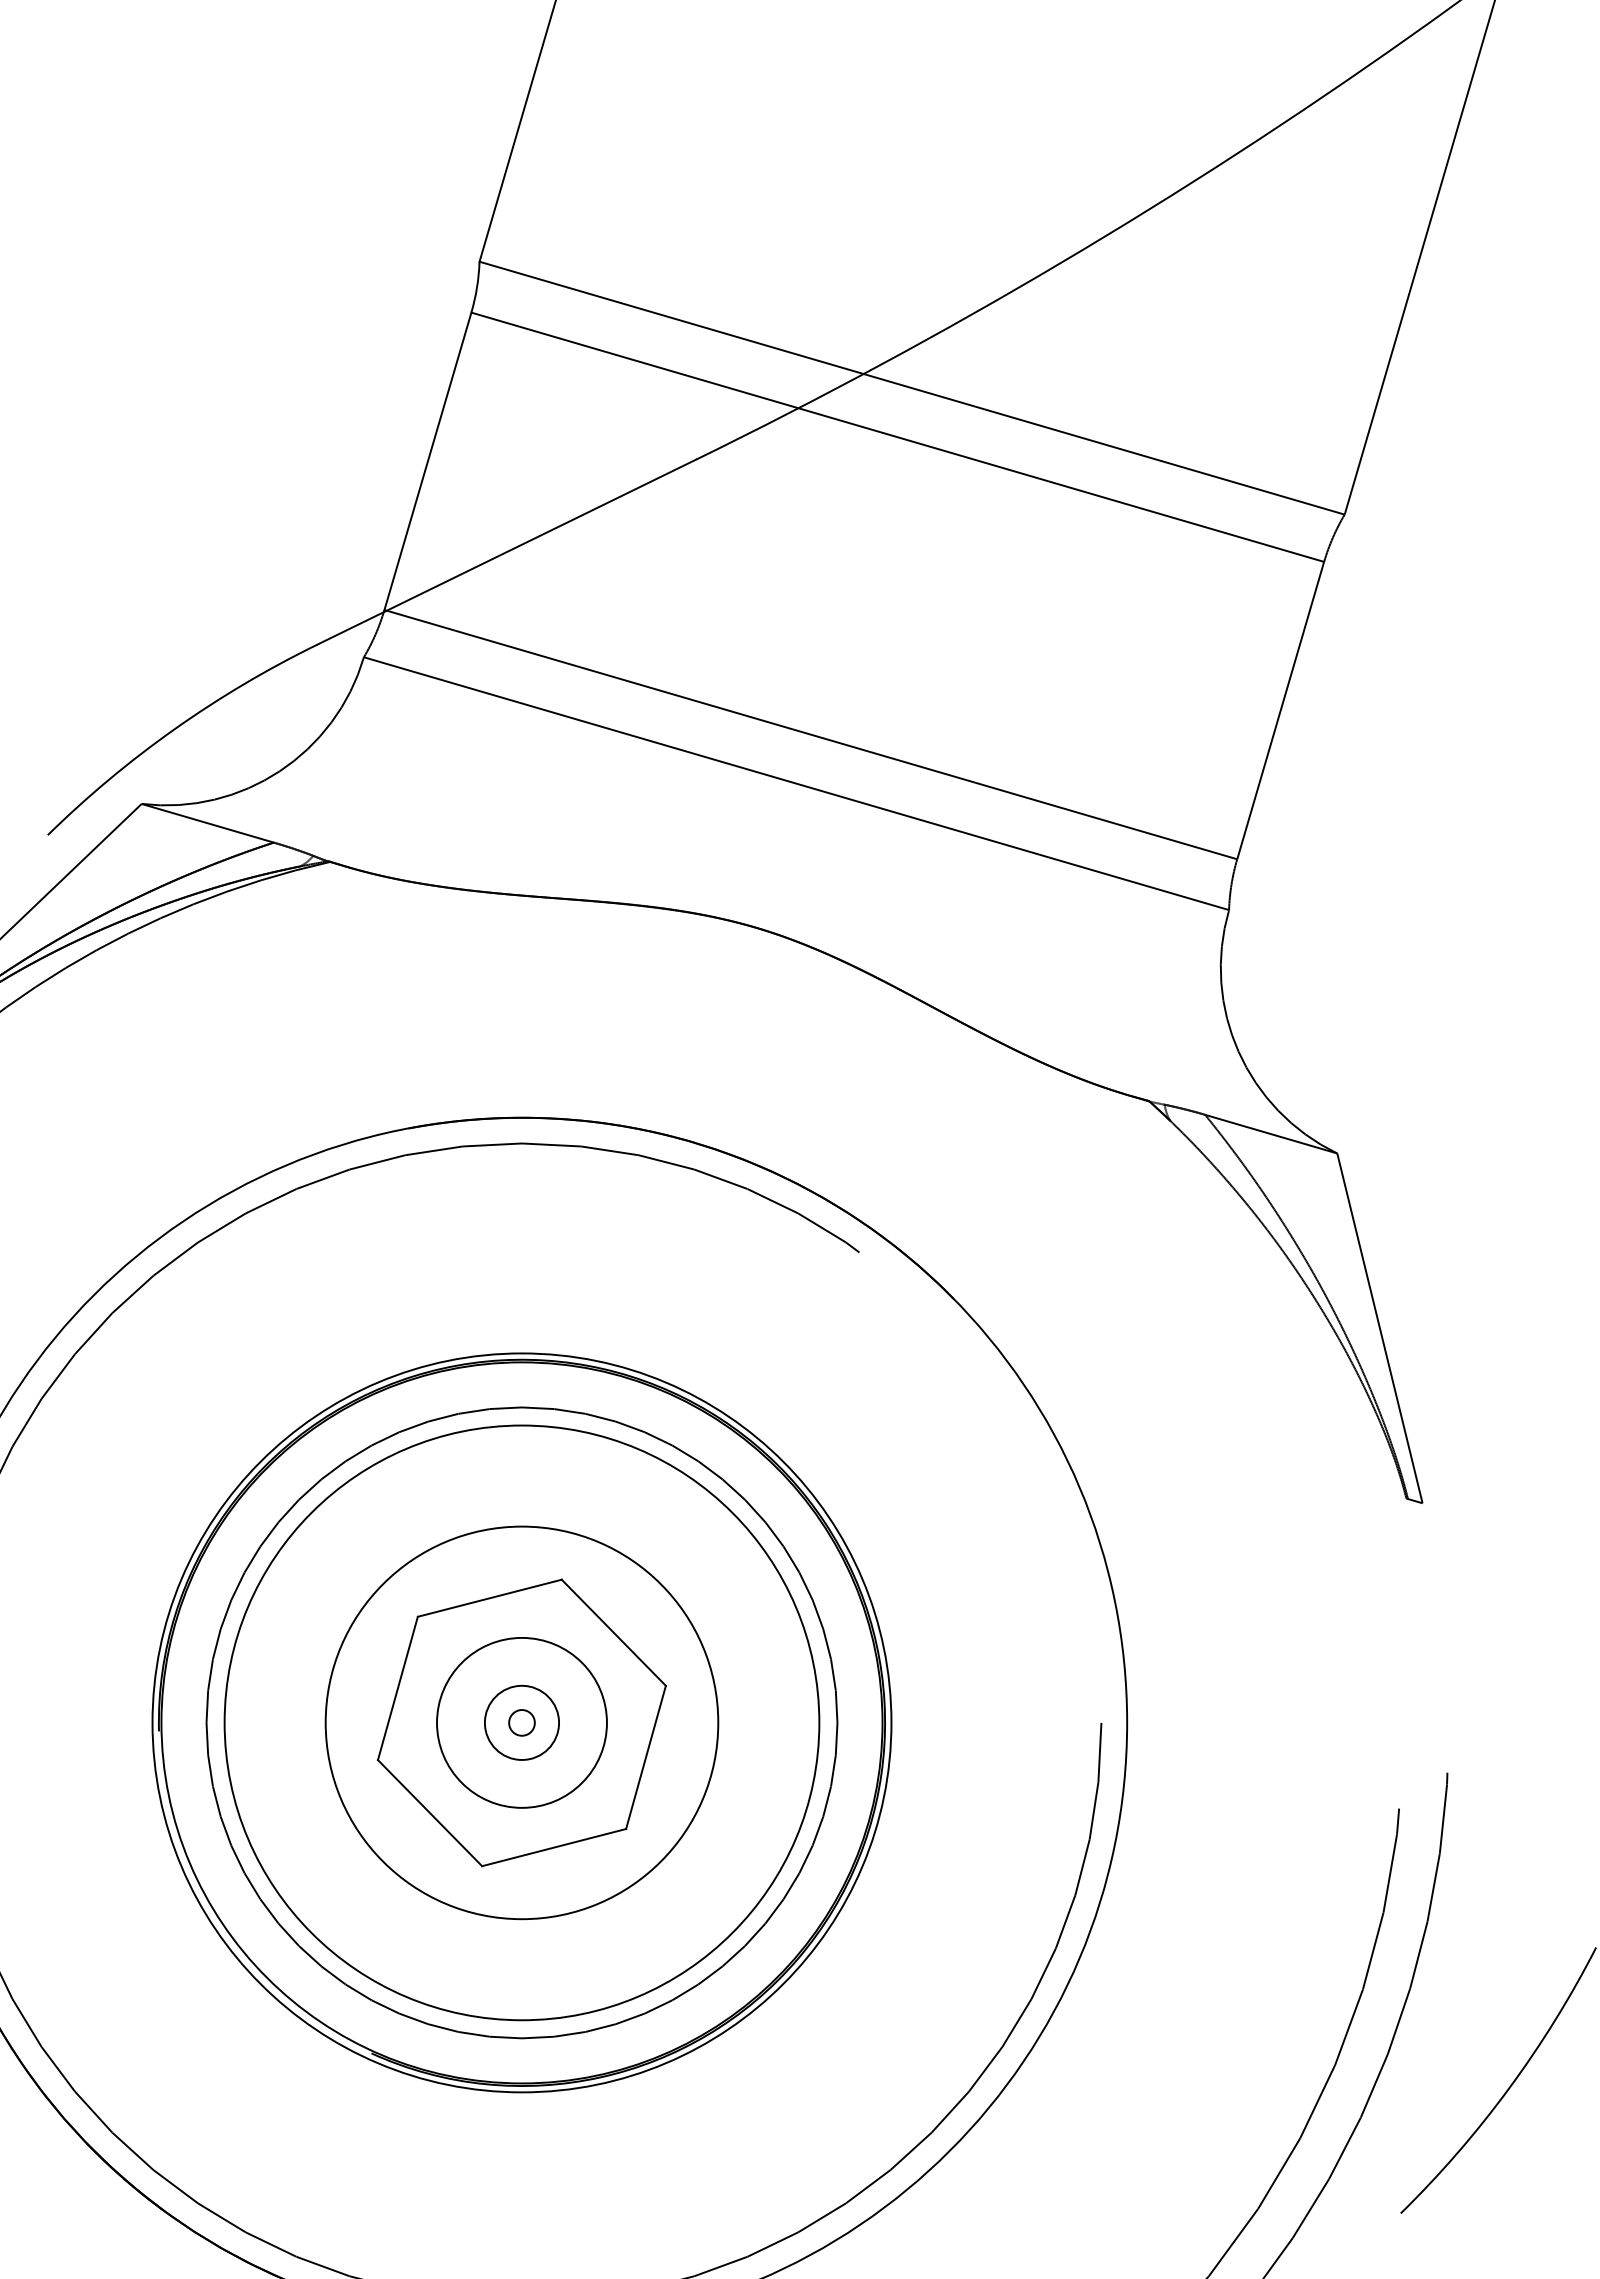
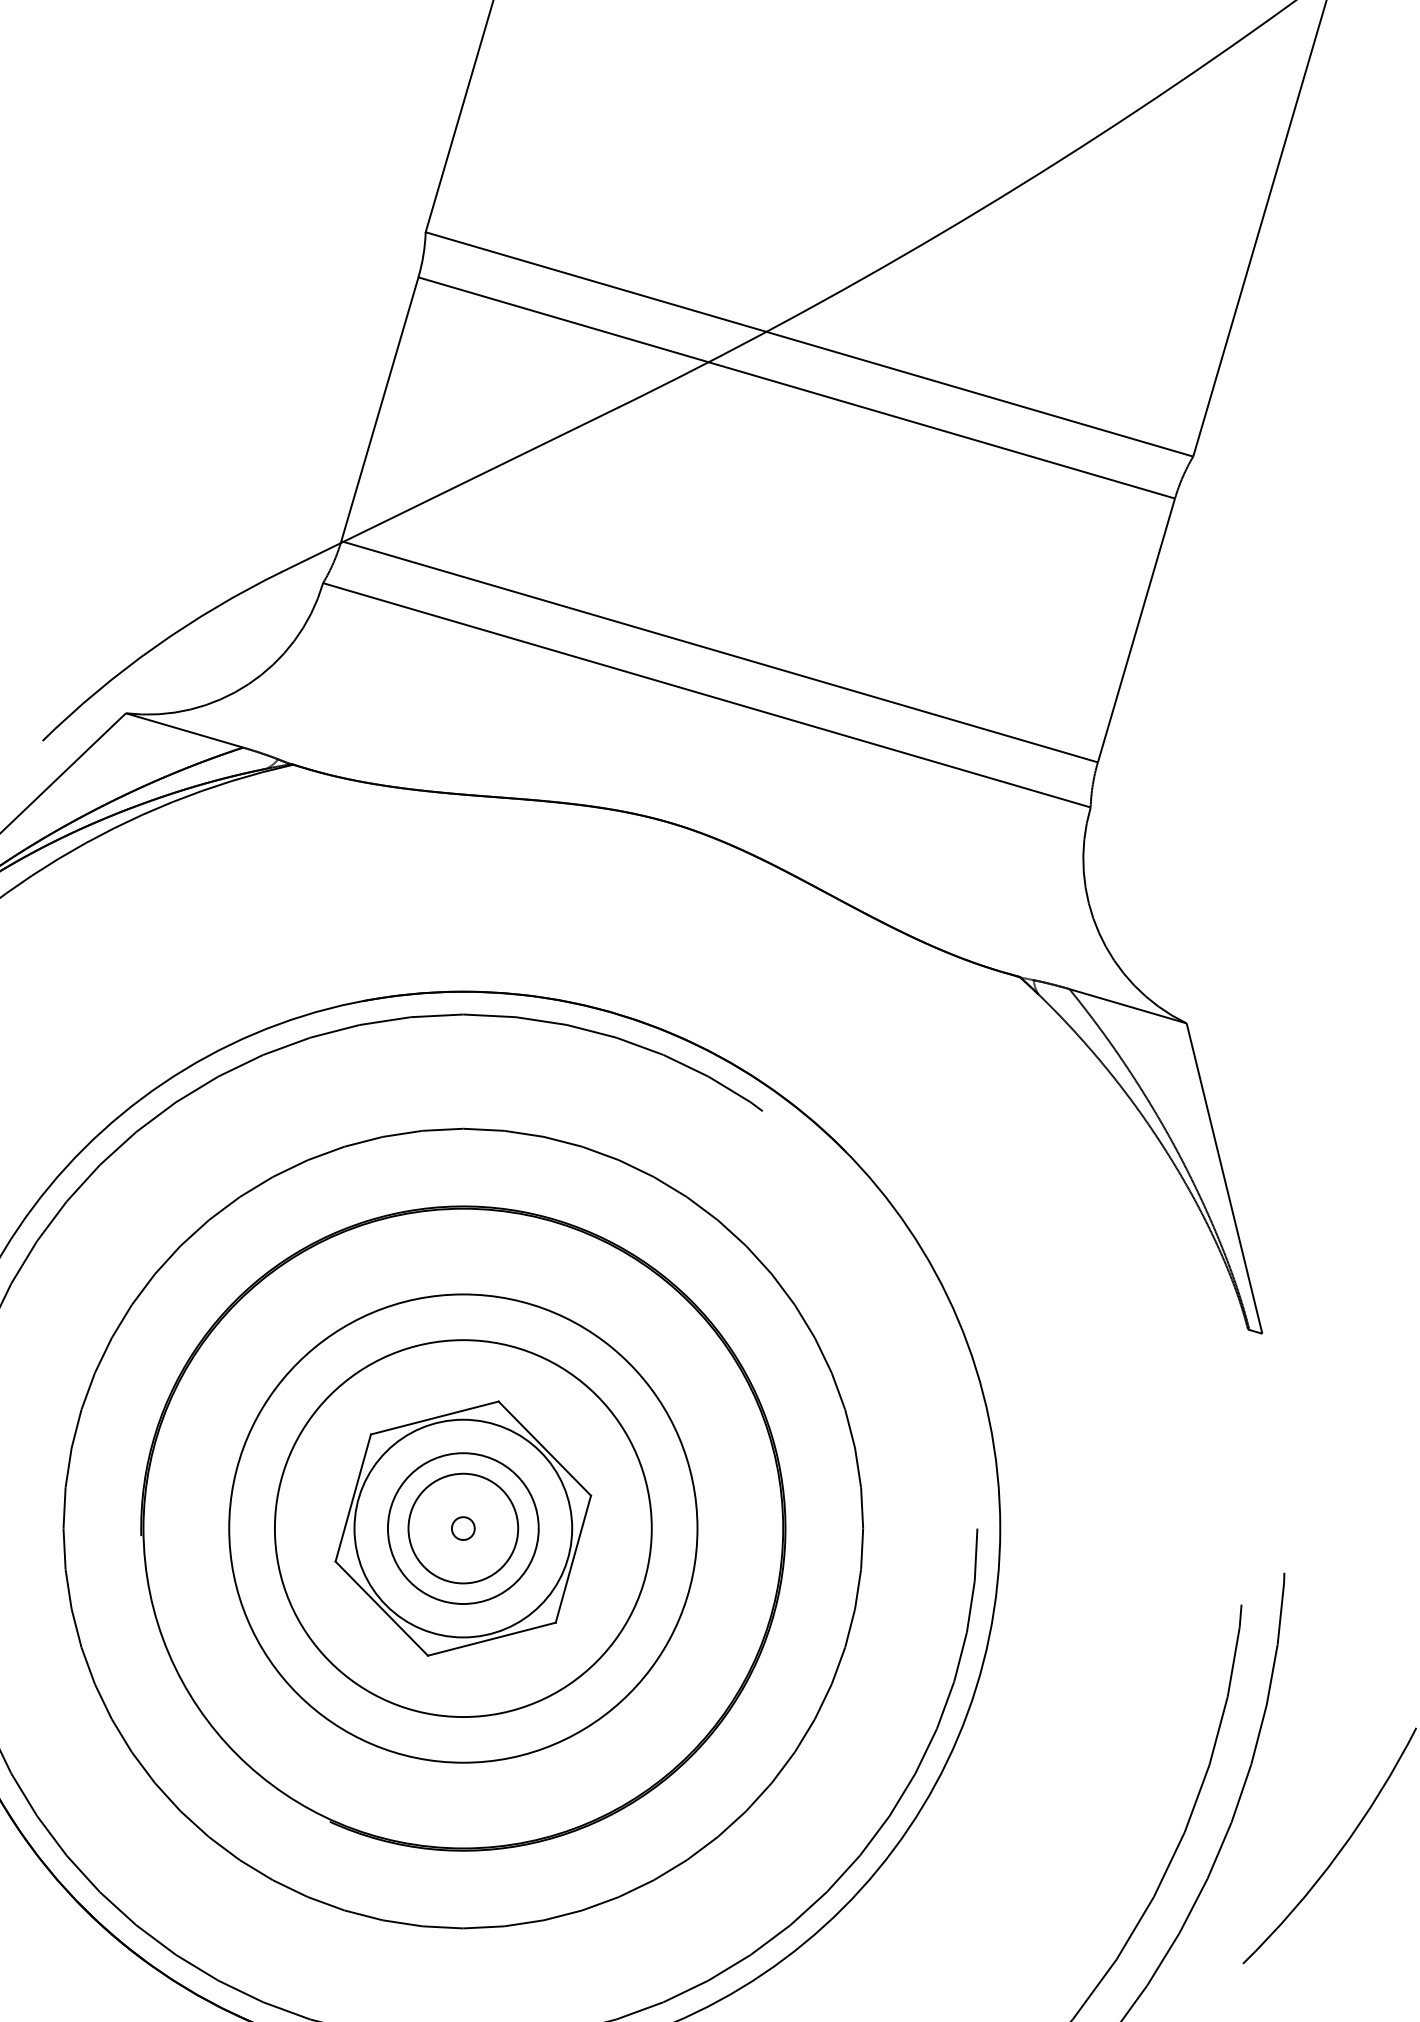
circle: (521, 1722) -> (462, 1528), size x0.62
circle: (521, 1722) -> (462, 1528), size x0.71
circle: (521, 1722) -> (462, 1528), size x0.71
circle: (521, 1722) -> (462, 1528), size x1.43
circle: (521, 1722) -> (462, 1528), size x1.67

